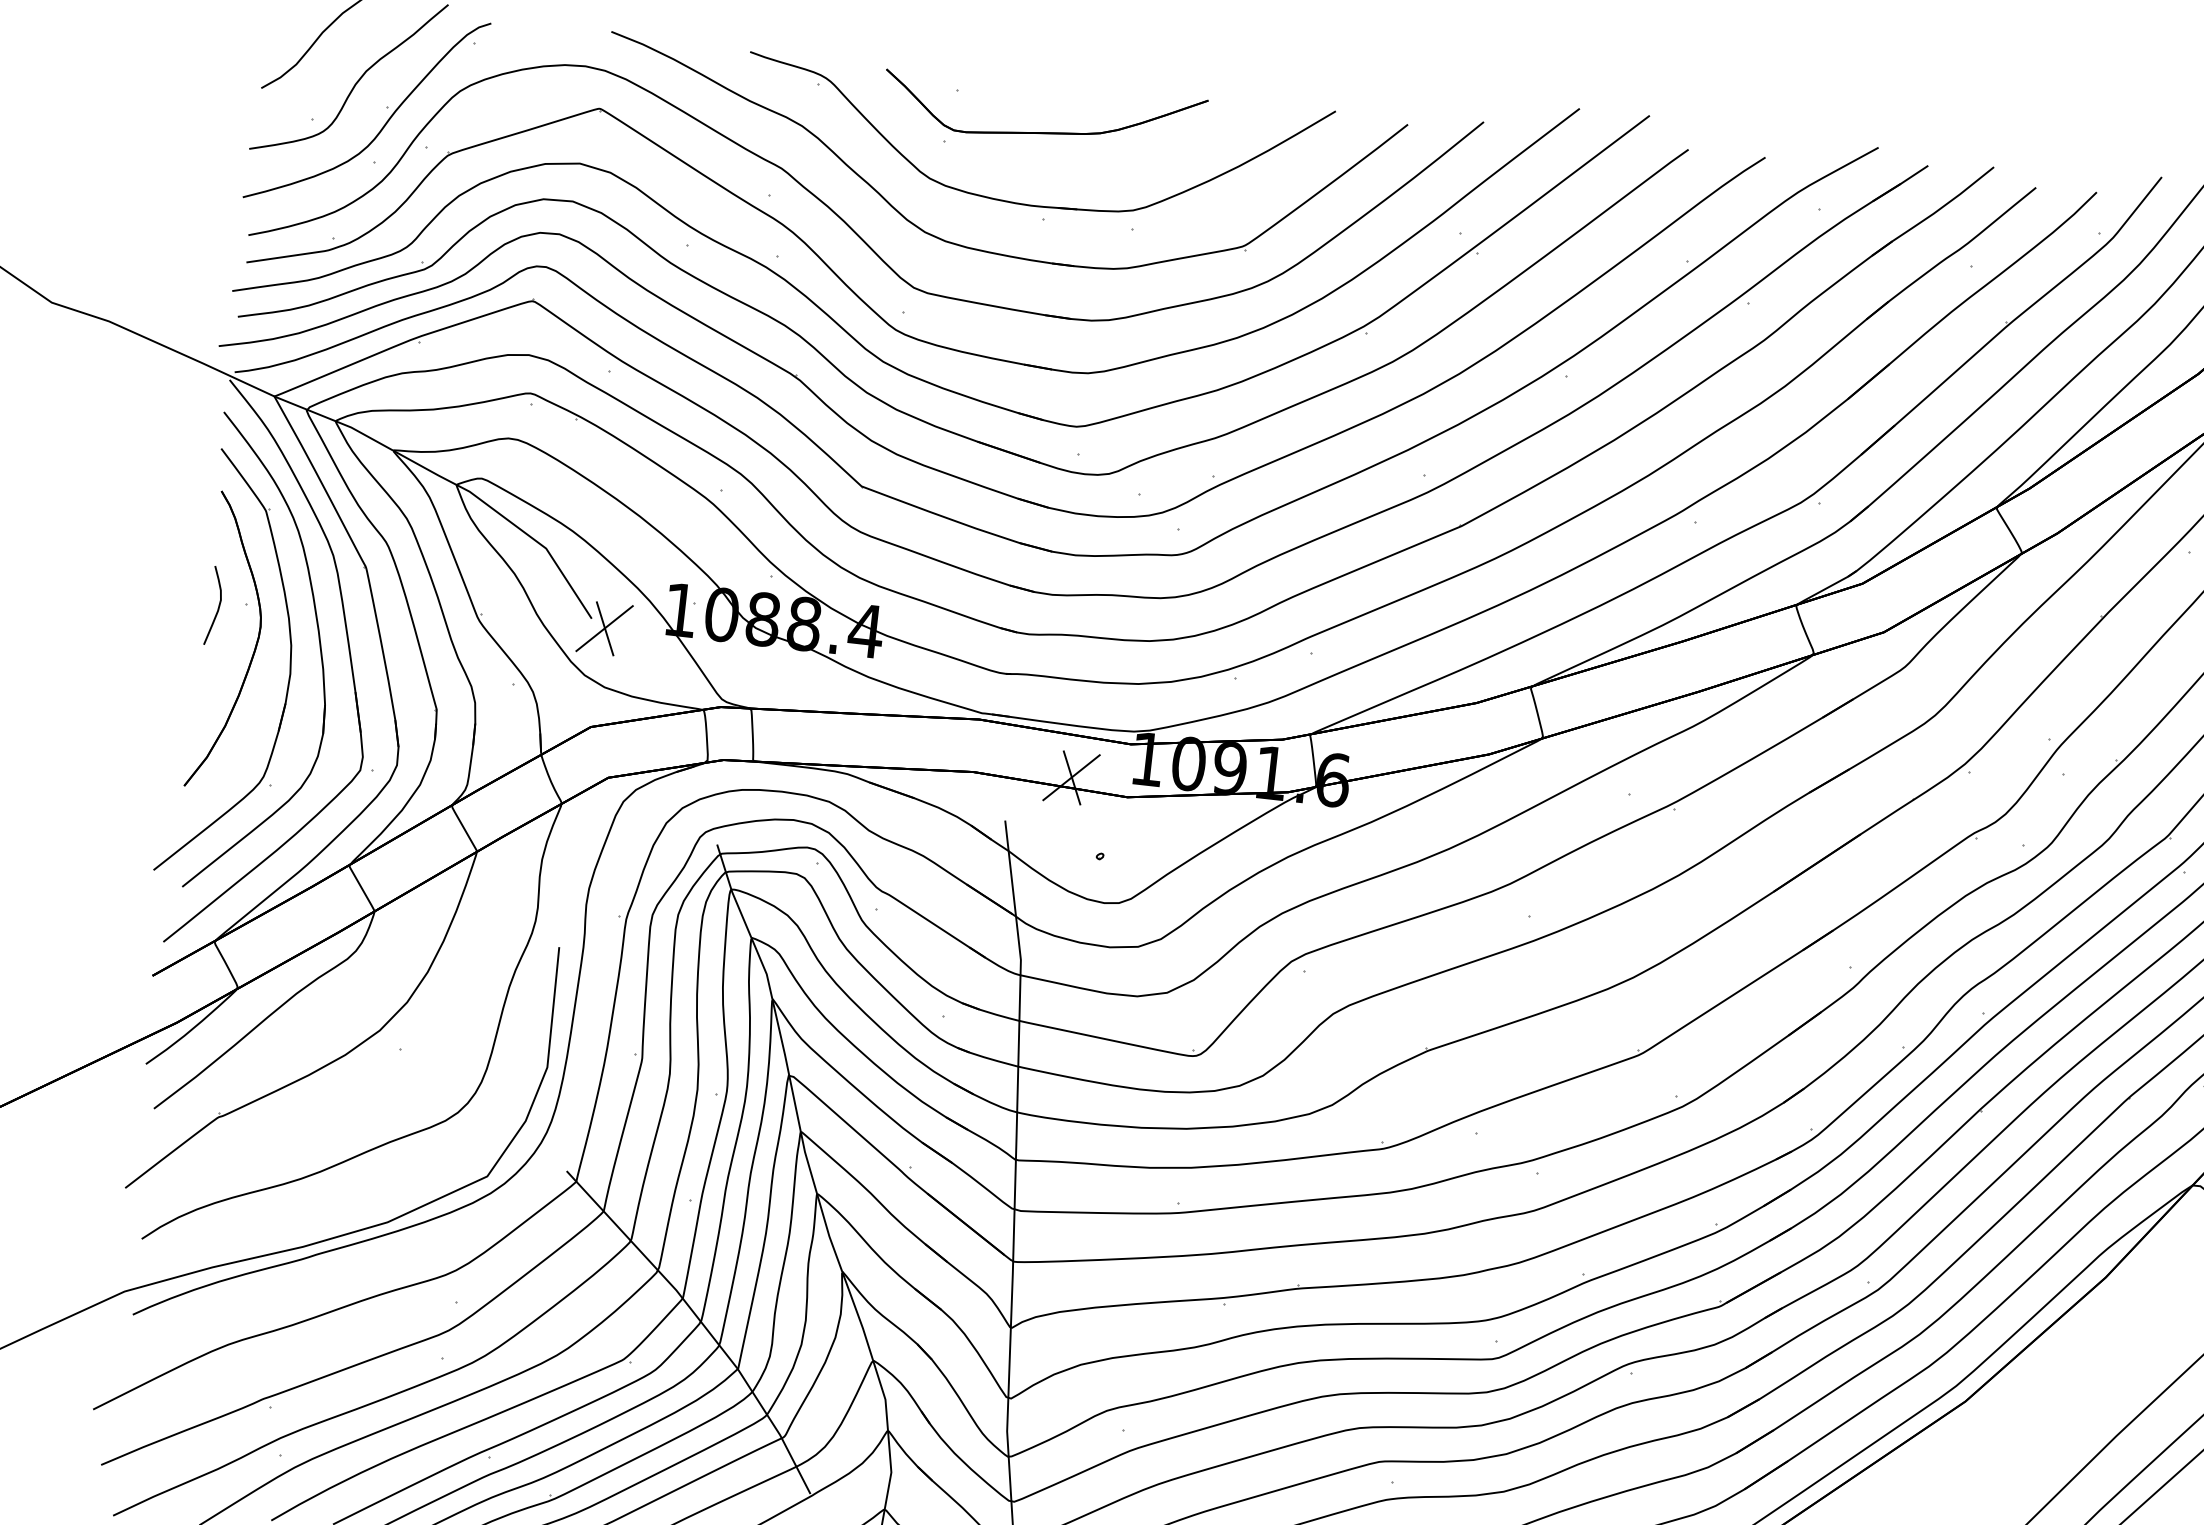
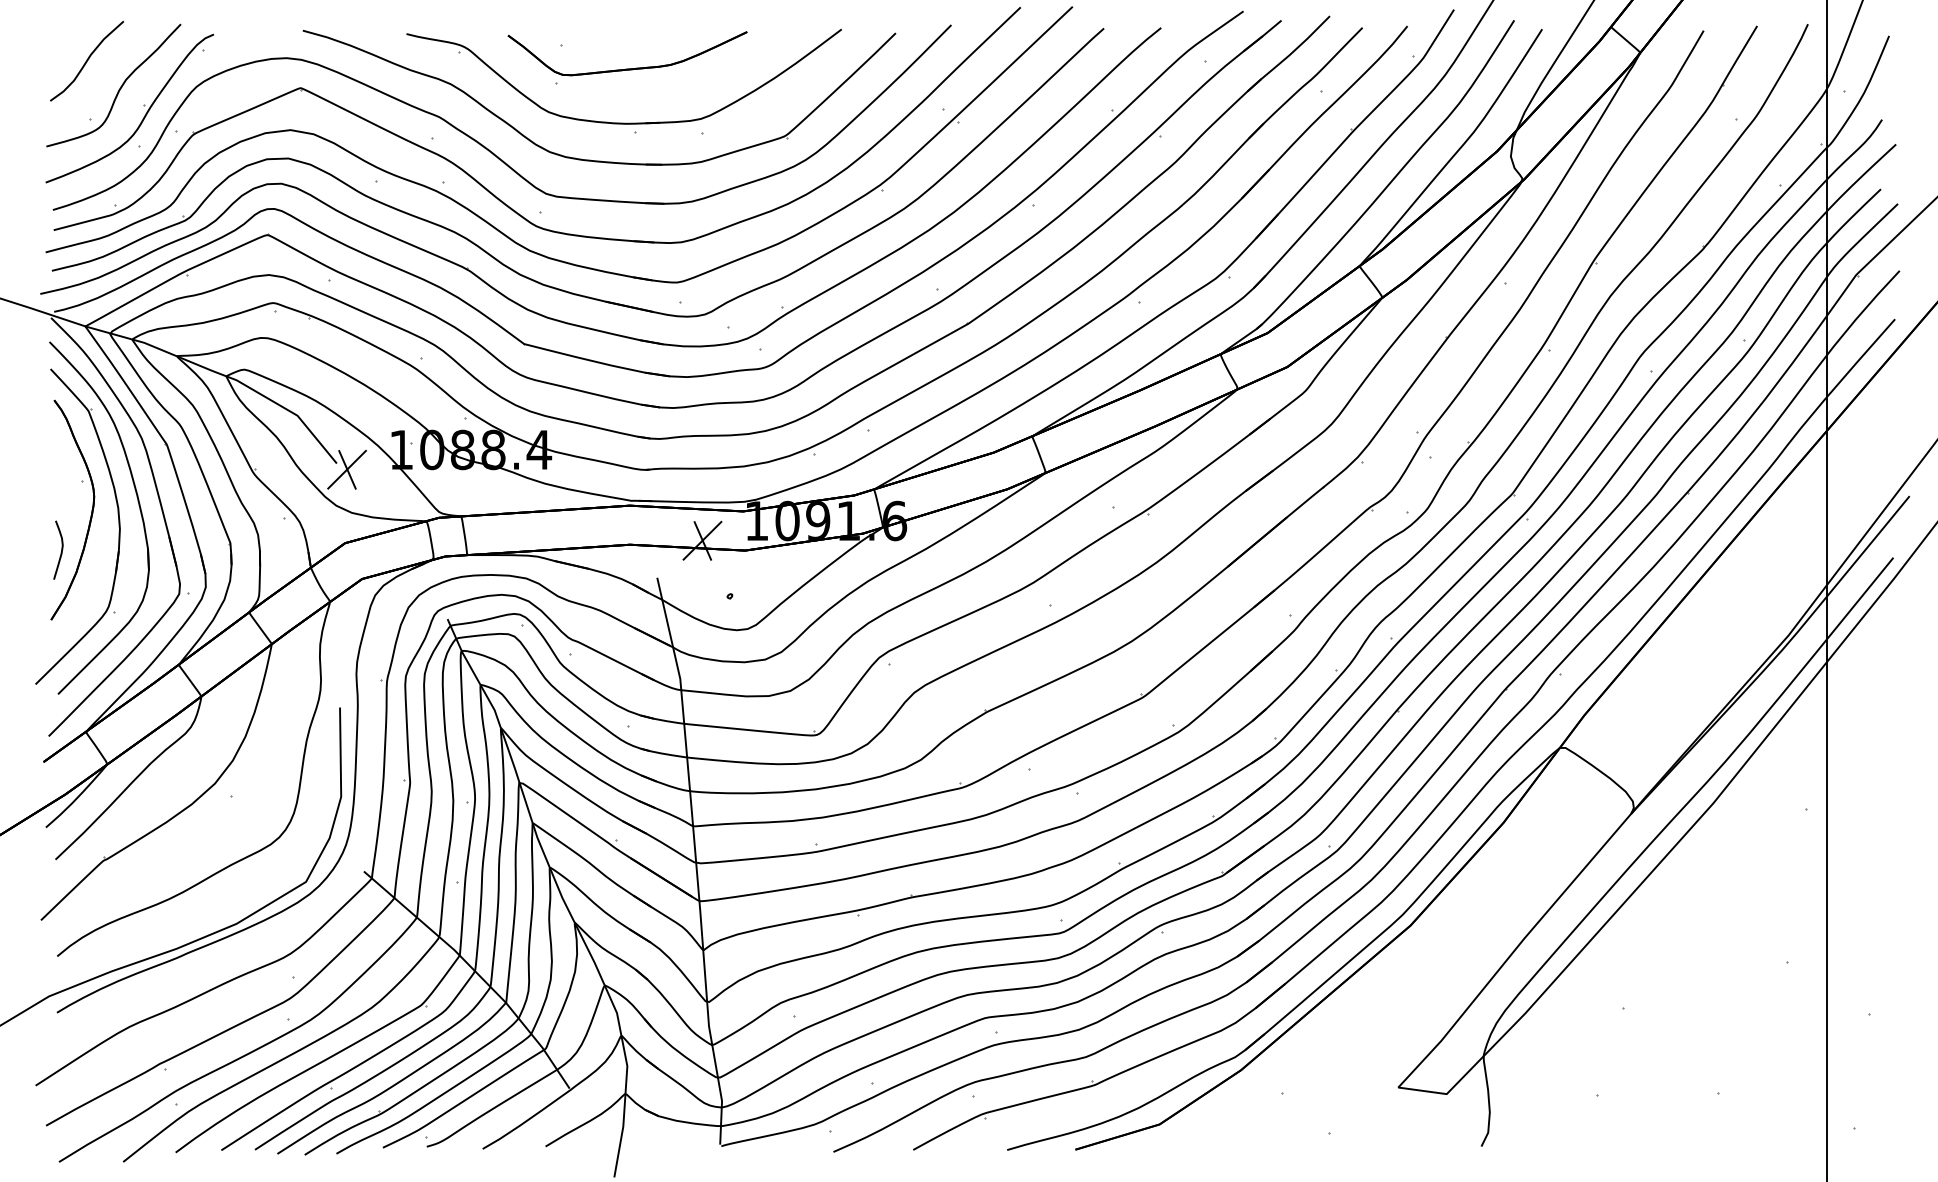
curve: (218, 605) -> (61, 549), moved

